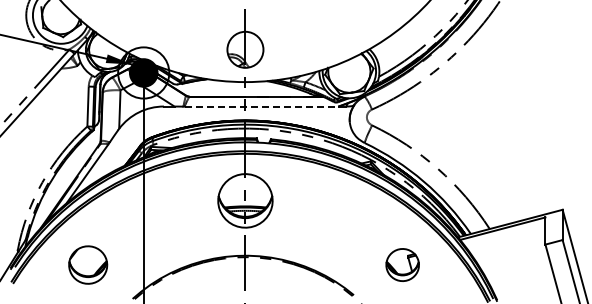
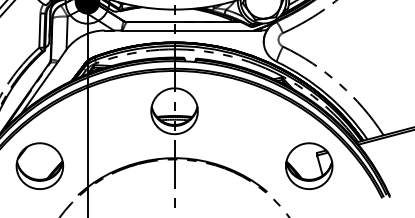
line: (261, 106) -> (188, 30), dashed -> solid
part: (88, 264) -> (40, 165), size x1.43
part: (402, 264) -> (308, 165), size x1.67

